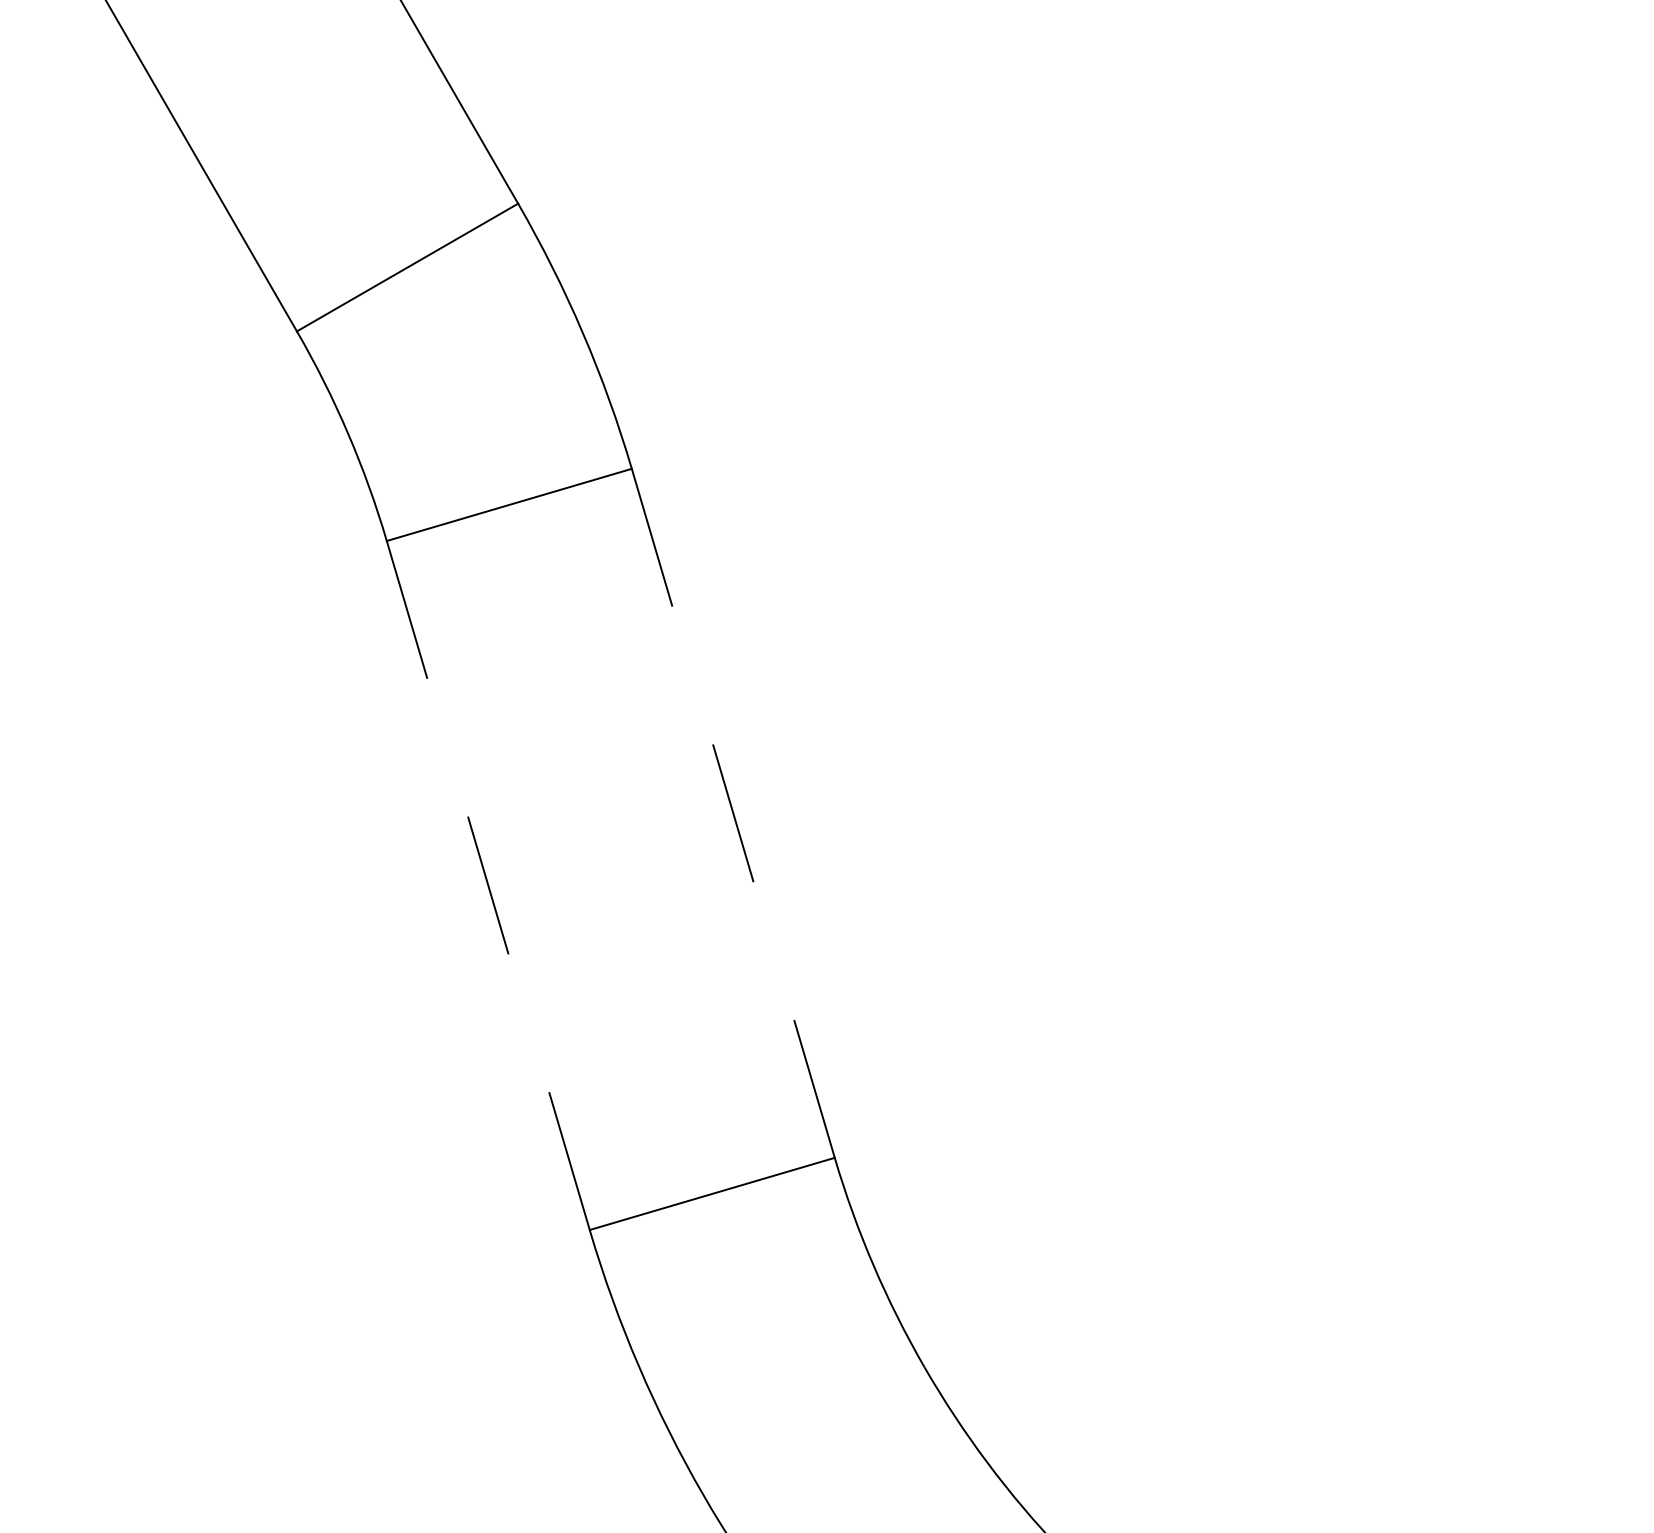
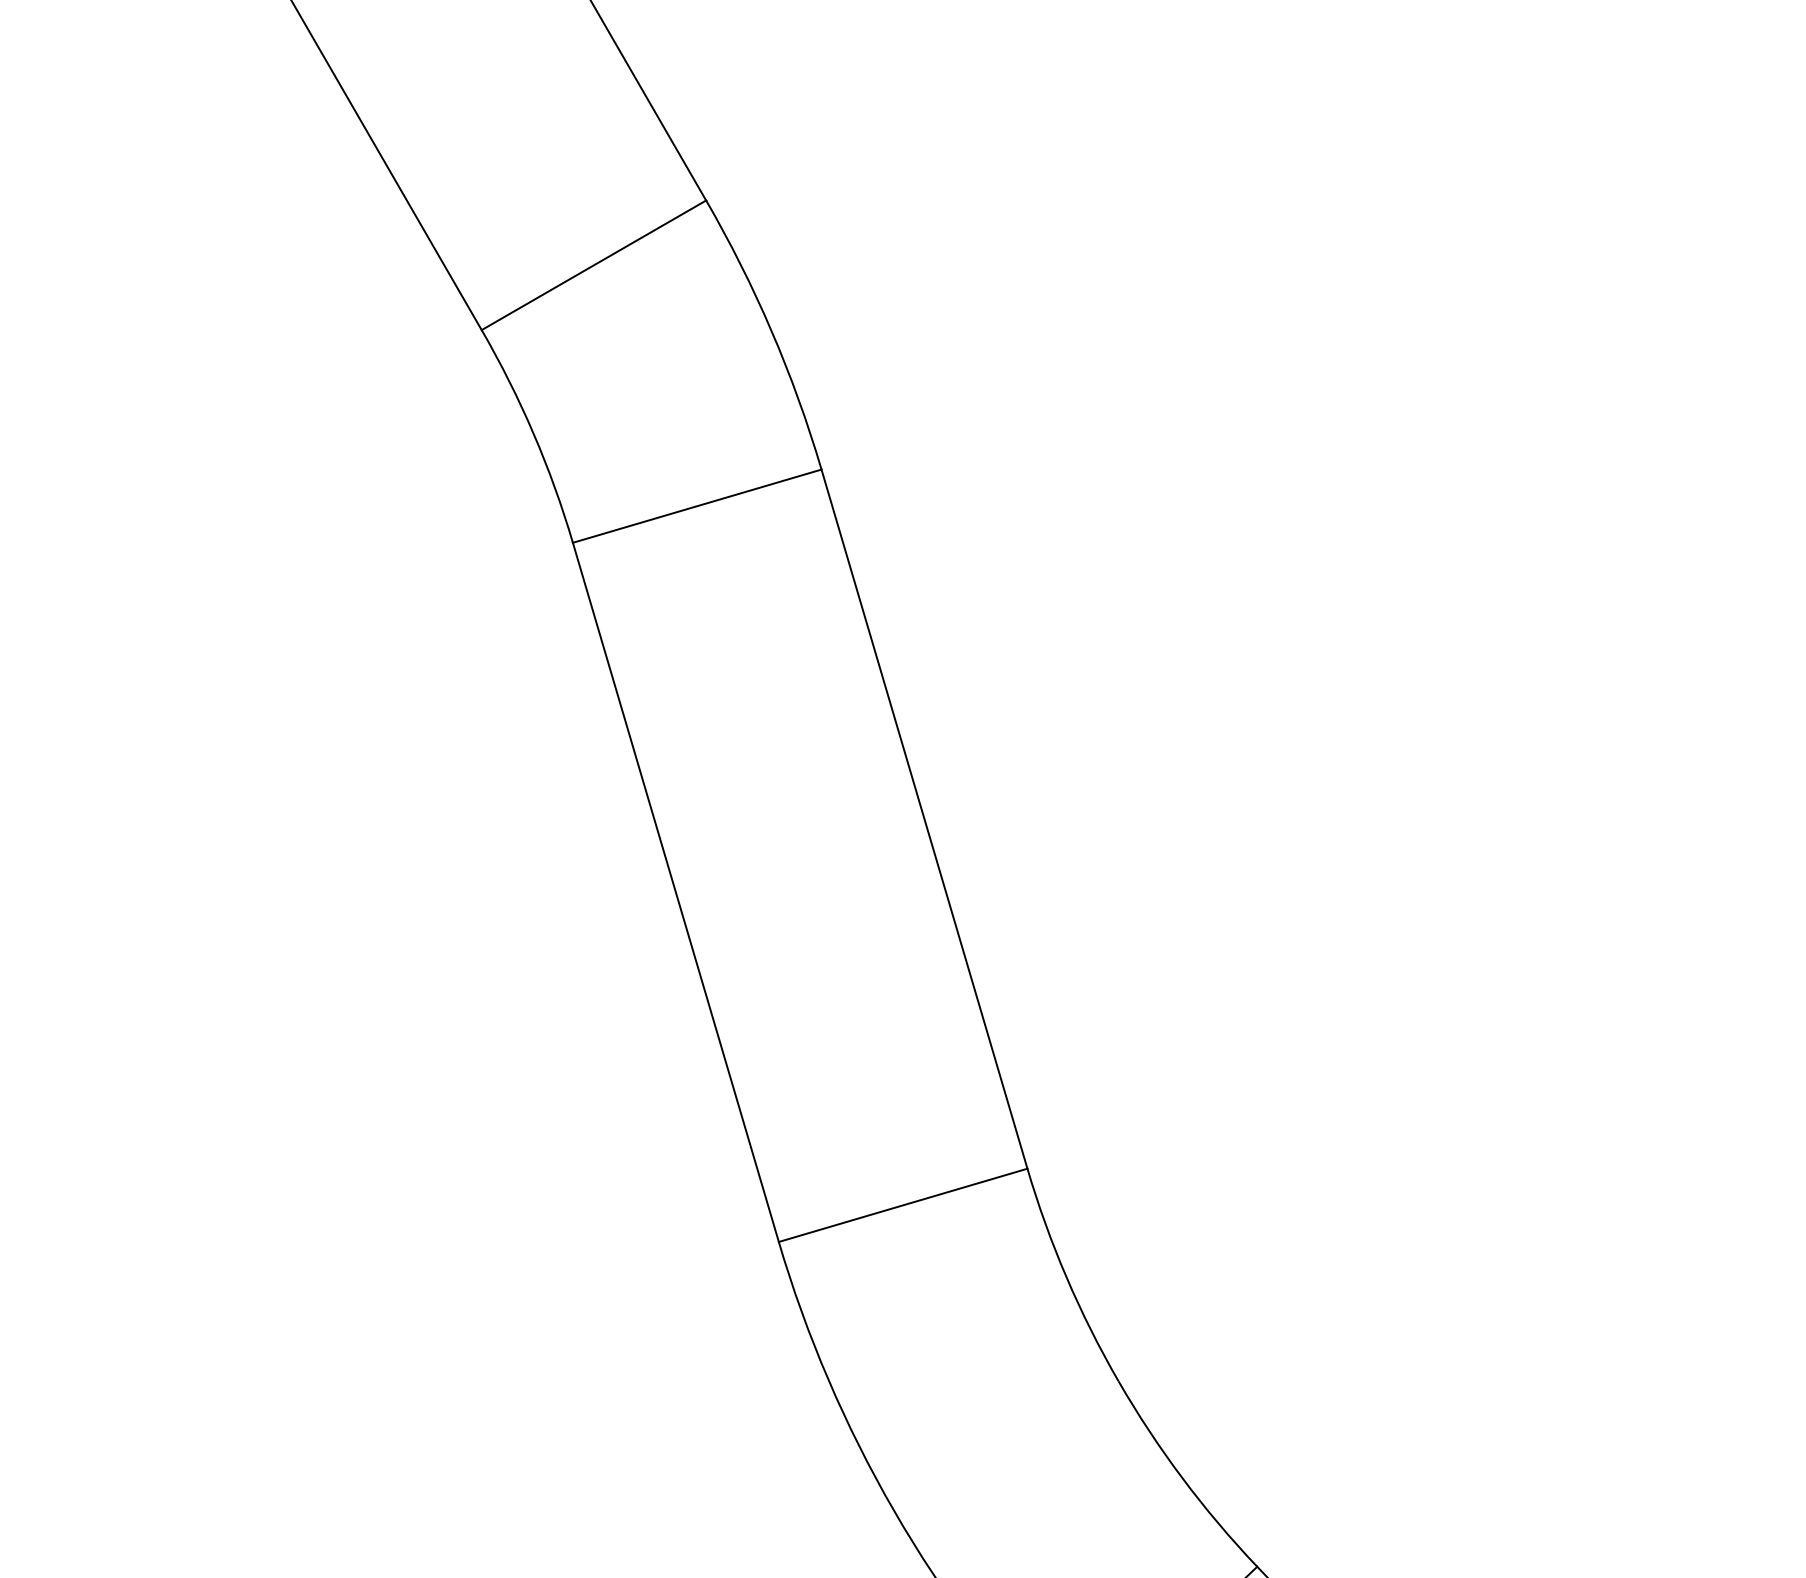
line: (733, 812) -> (924, 818), dashed -> solid
line: (488, 885) -> (676, 892), dashed -> solid

